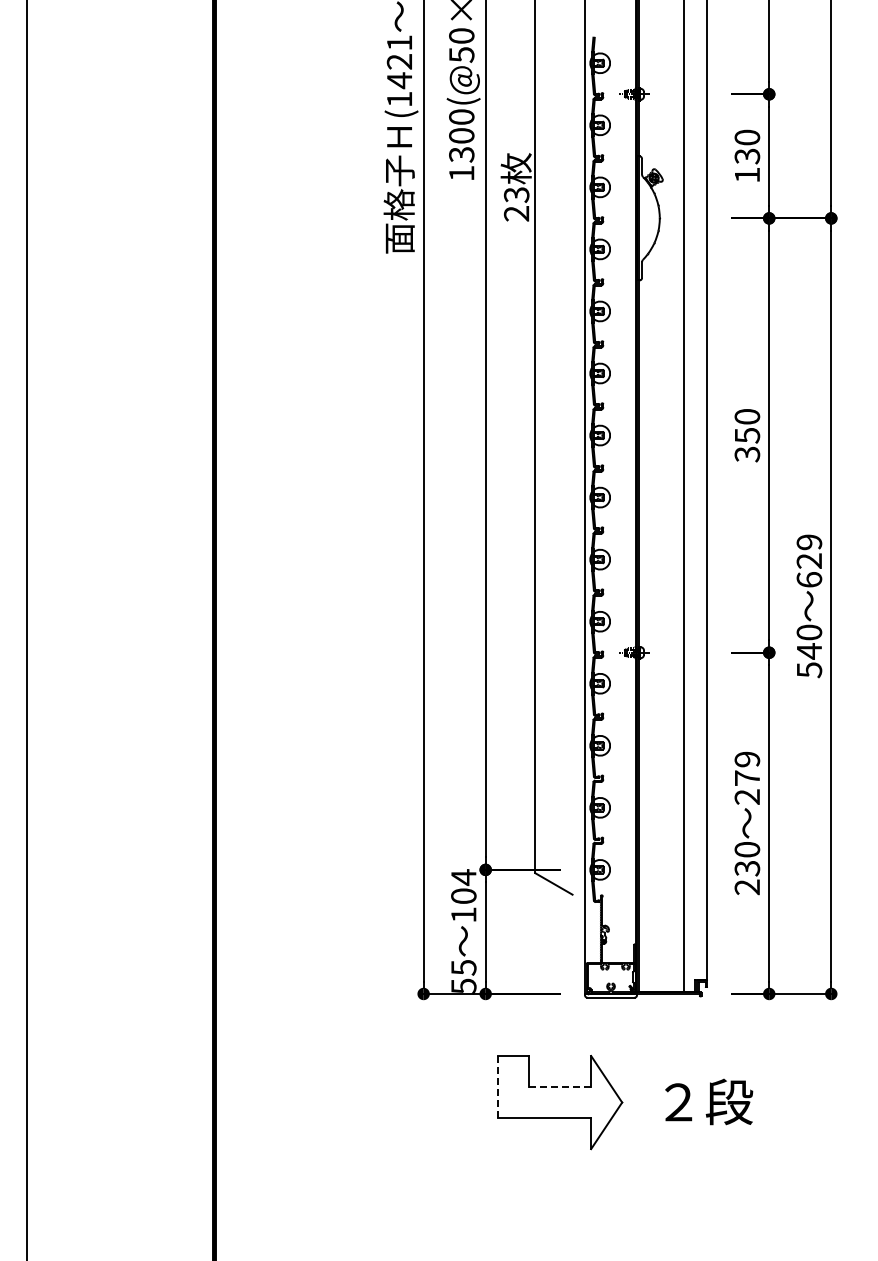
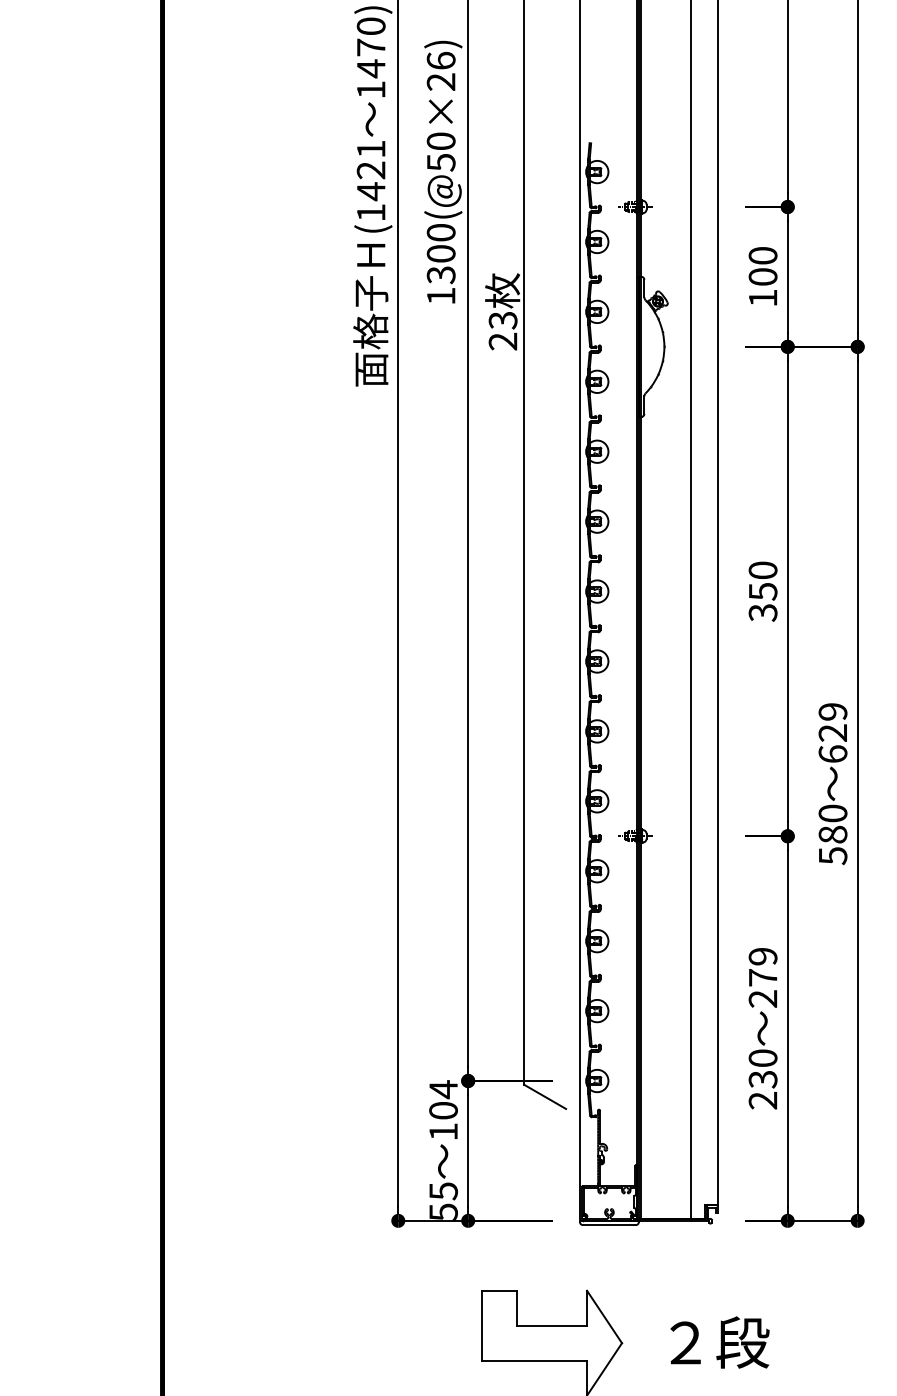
text: (747, 156) -> (763, 277), 130 -> 100
text: (809, 651) -> (833, 834), 540 -> 580
line: (498, 1087) -> (482, 1326), dashed -> solid
line: (560, 1087) -> (552, 1326), dashed -> solid

